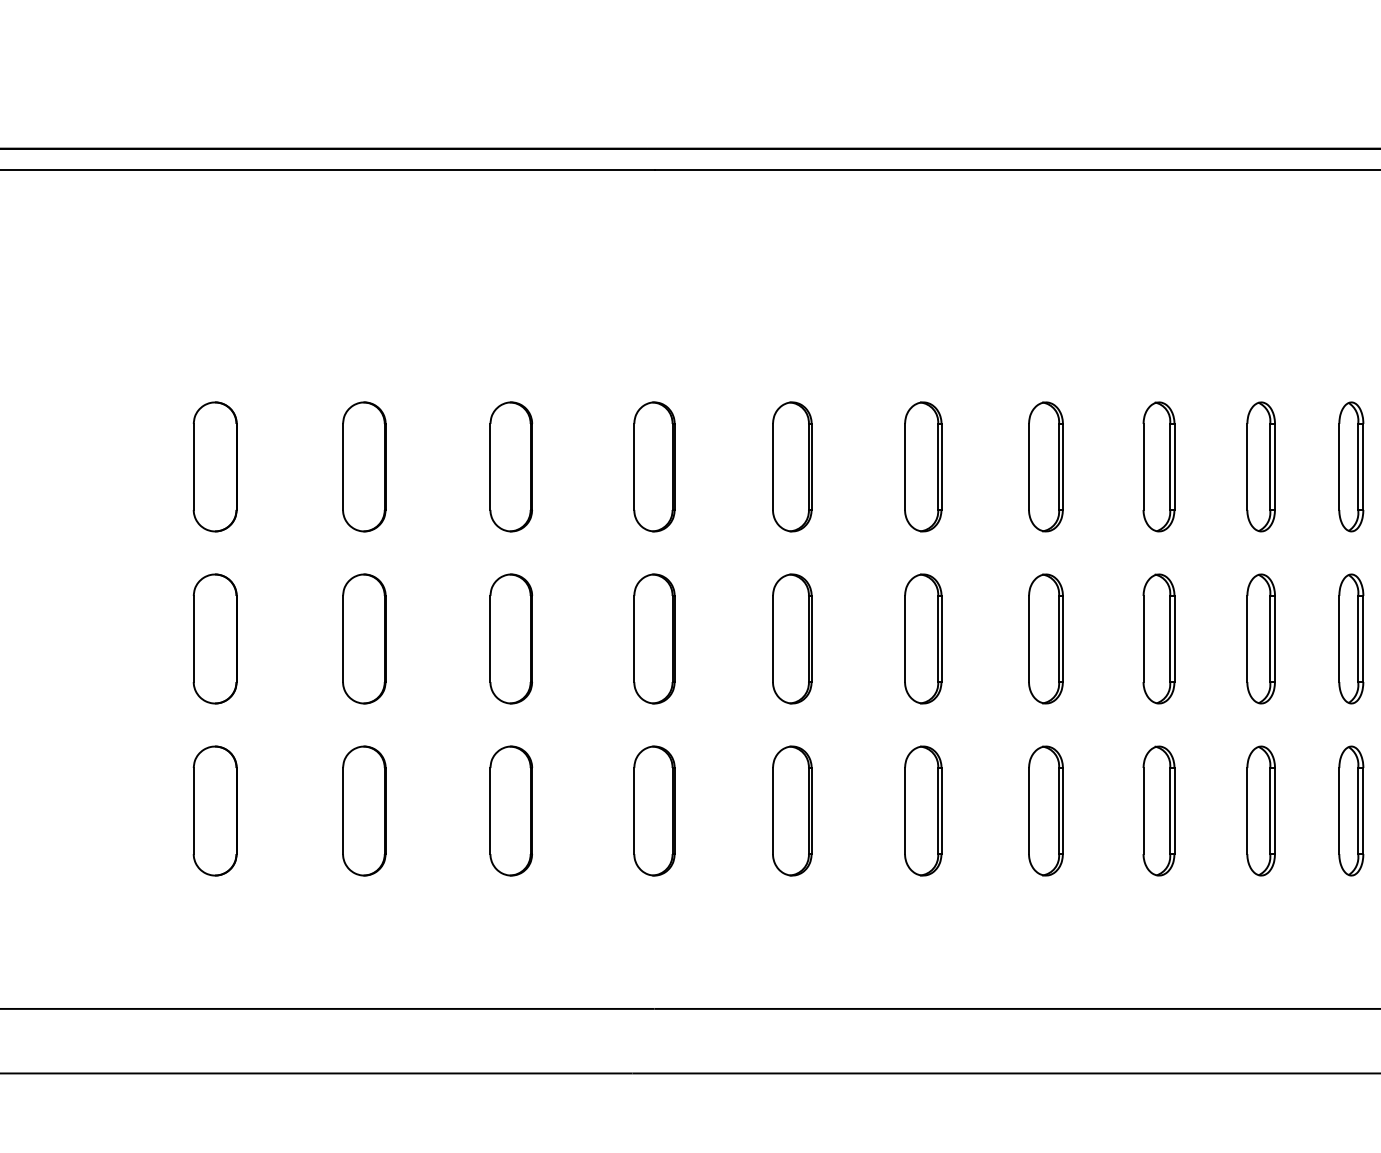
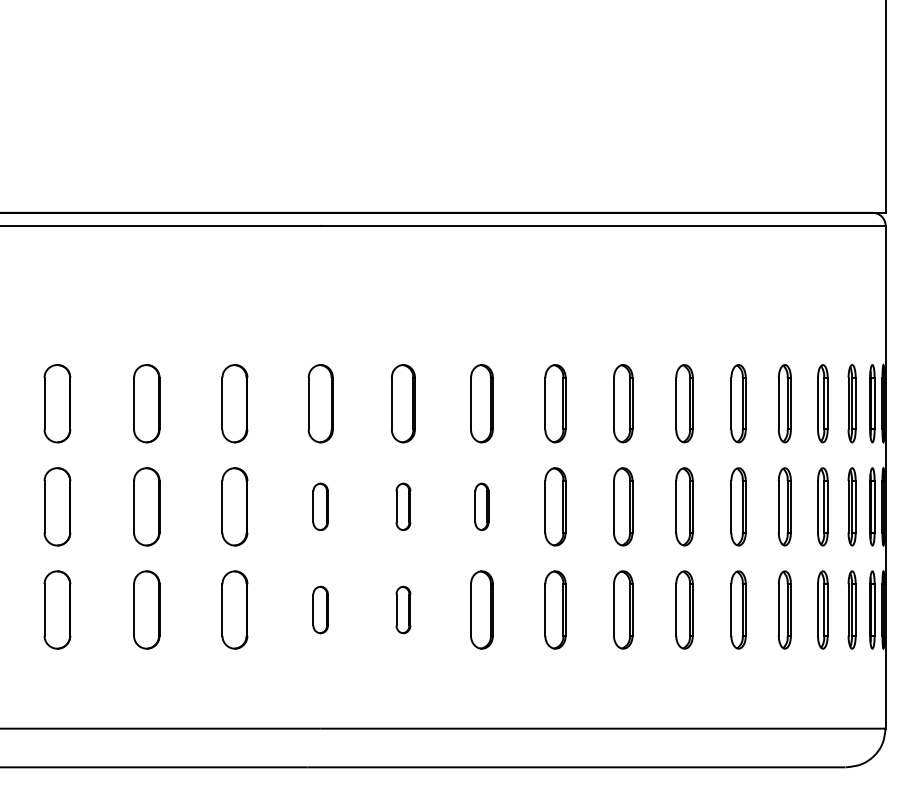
part: (654, 638) -> (320, 506), size x0.6
part: (792, 638) -> (403, 506), size x0.6
part: (922, 638) -> (481, 506), size x0.6
part: (654, 810) -> (320, 609), size x0.6
part: (792, 810) -> (403, 609), size x0.6

